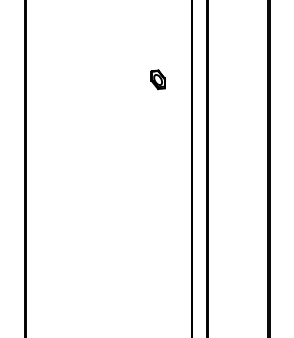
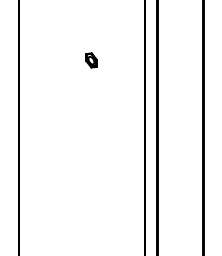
part: (157, 79) -> (90, 60), moved

